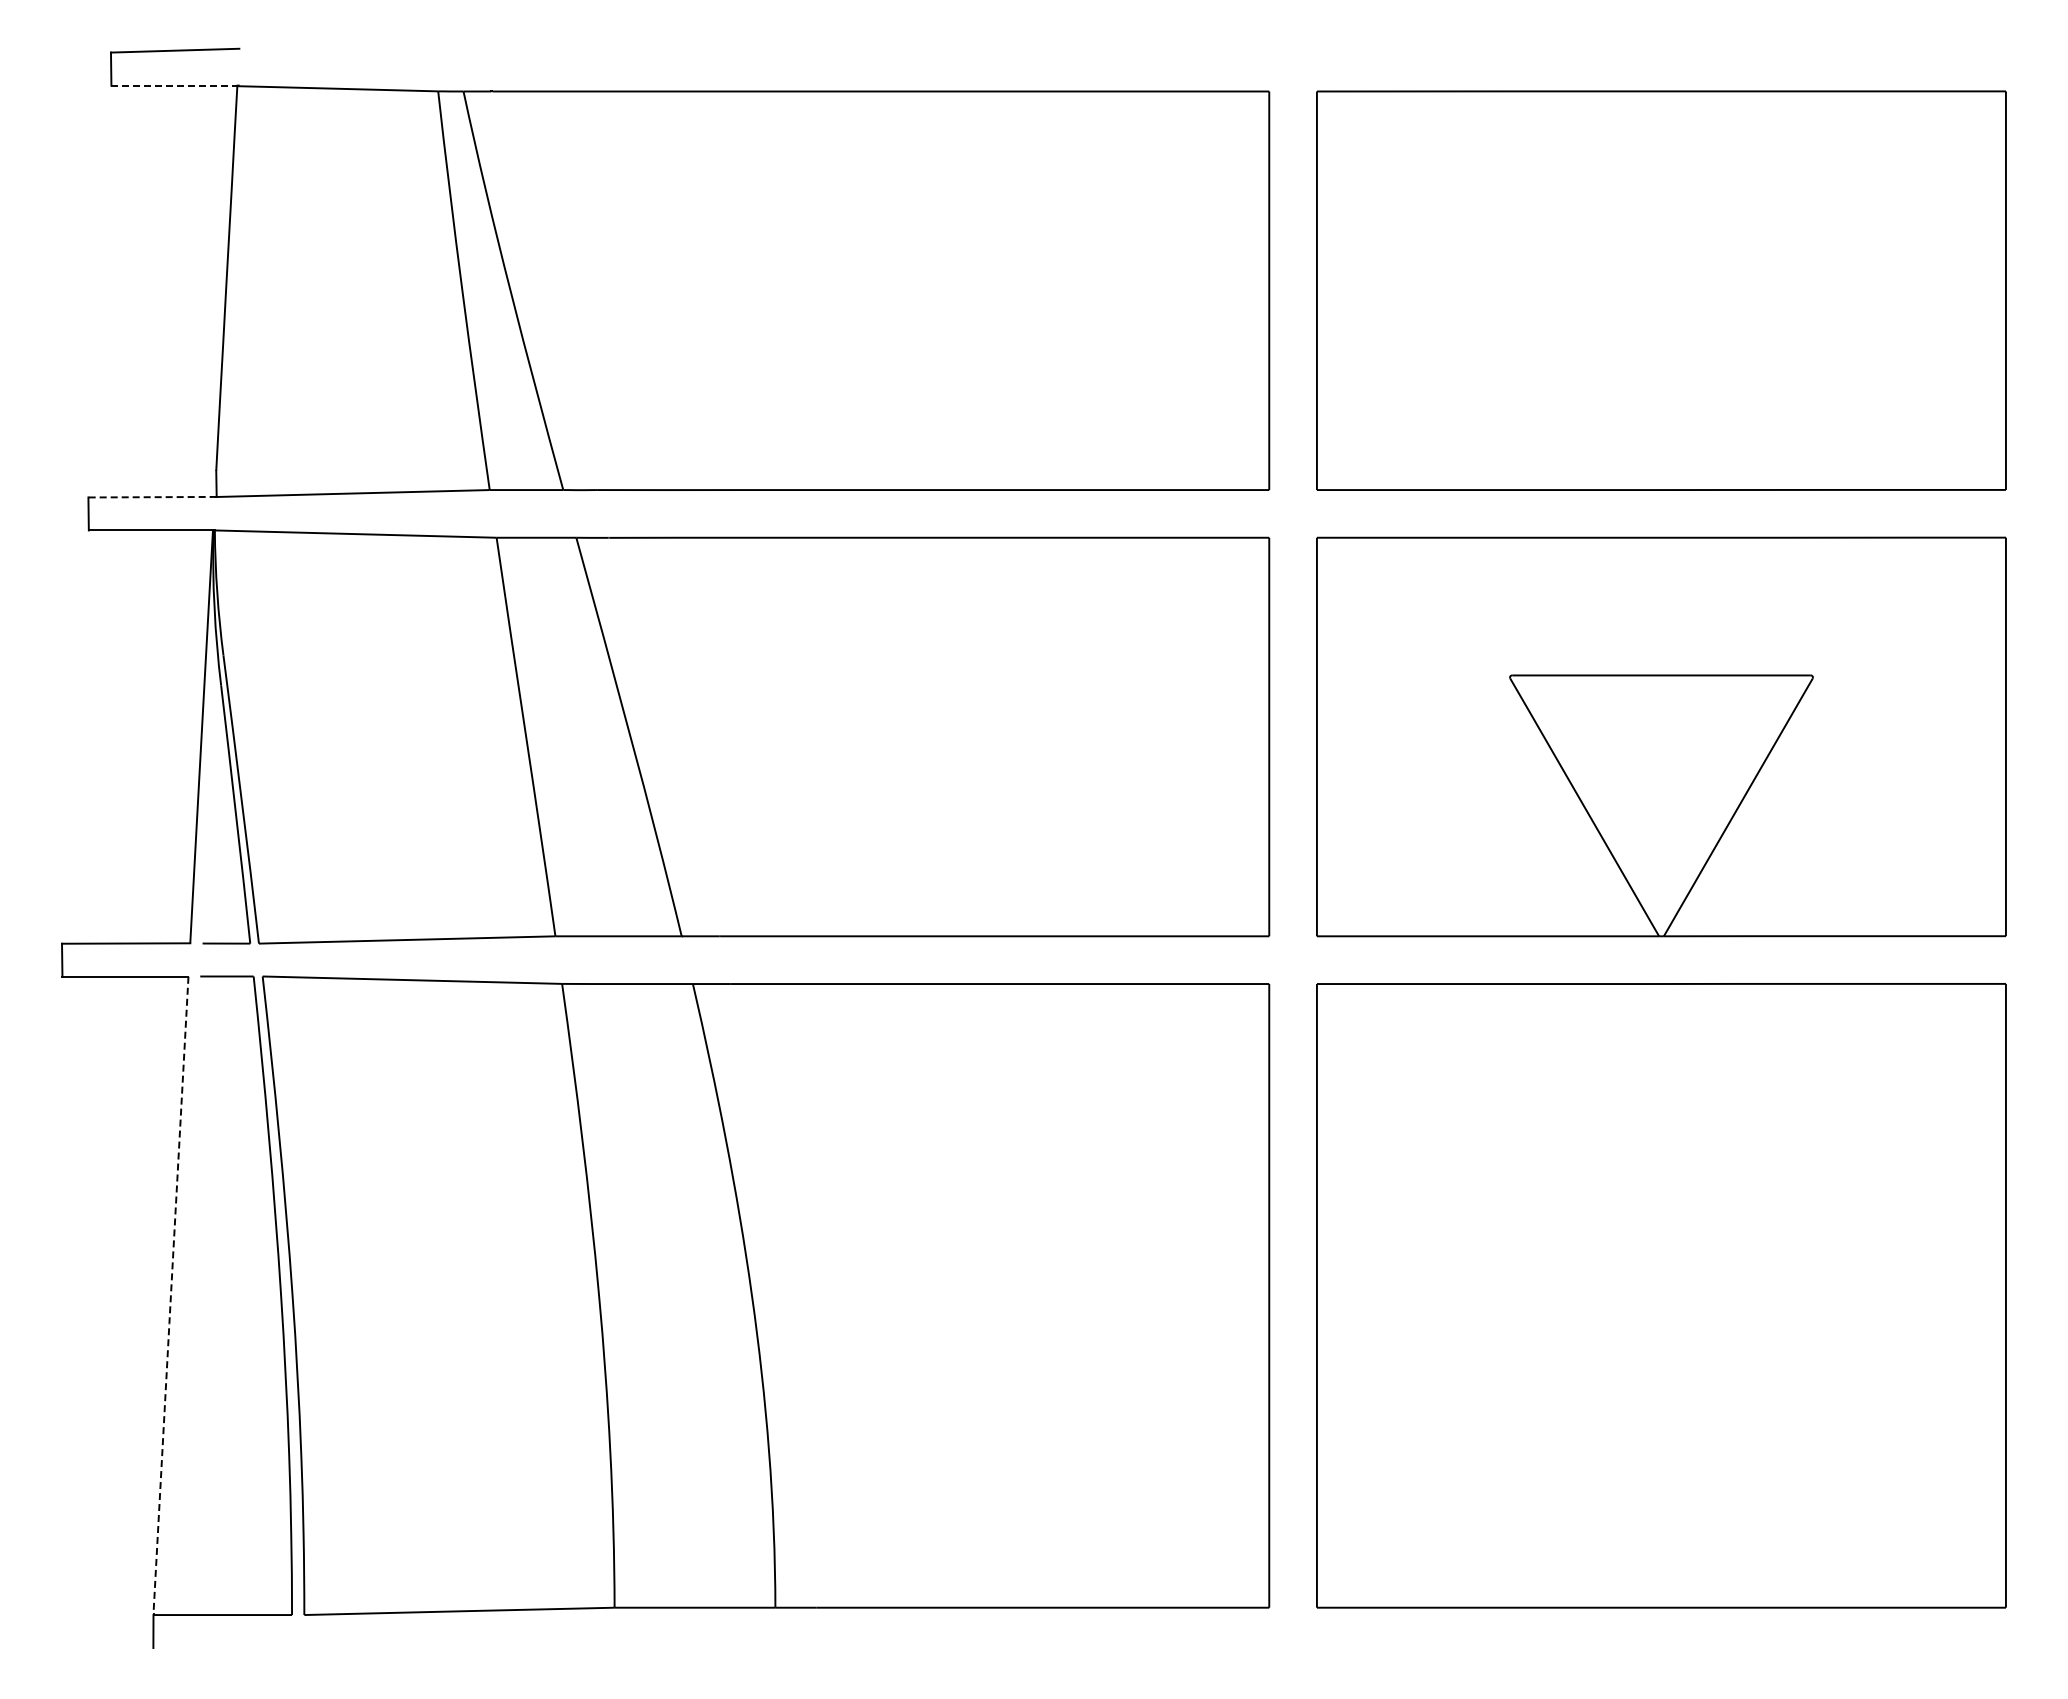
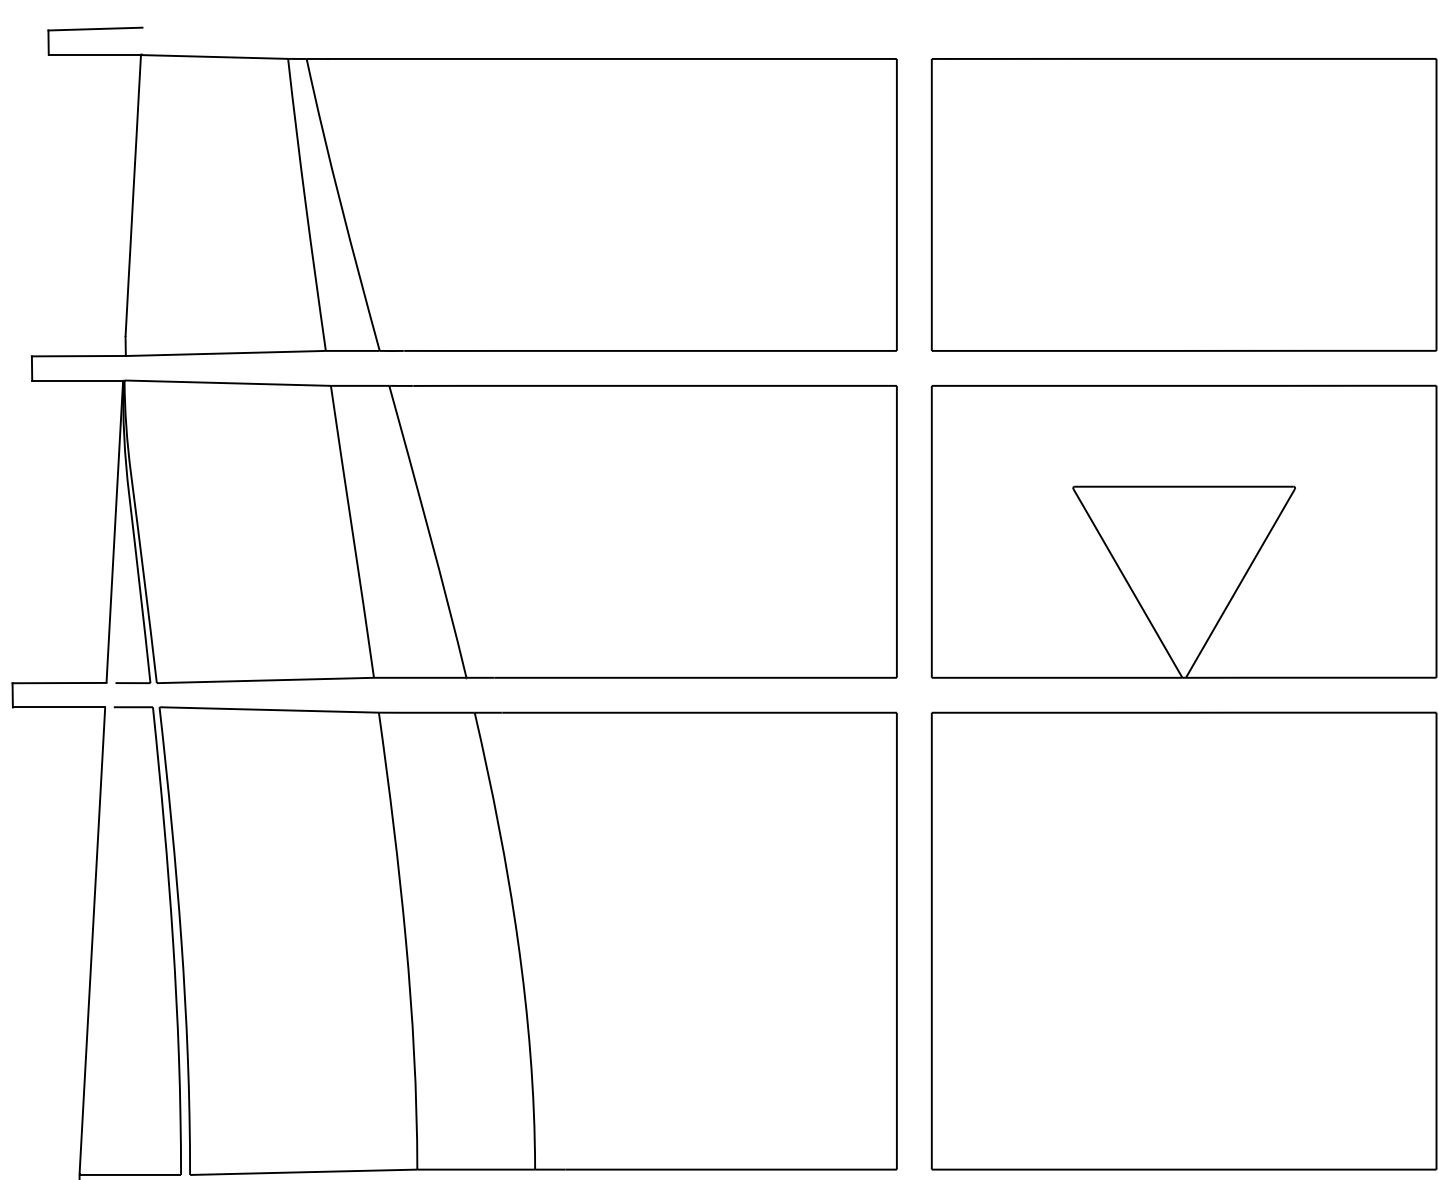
line: (174, 85) -> (94, 54), dashed -> solid
line: (152, 497) -> (78, 356), dashed -> solid
line: (170, 1295) -> (92, 940), dashed -> solid

